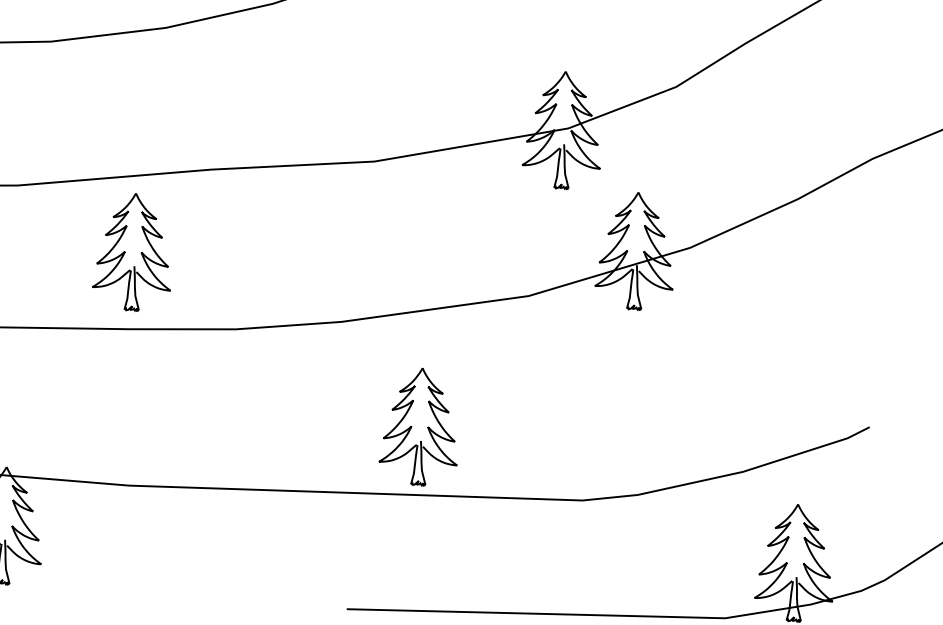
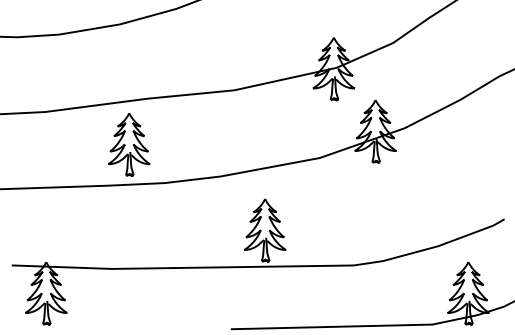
part: (133, 252) -> (129, 144), moved

